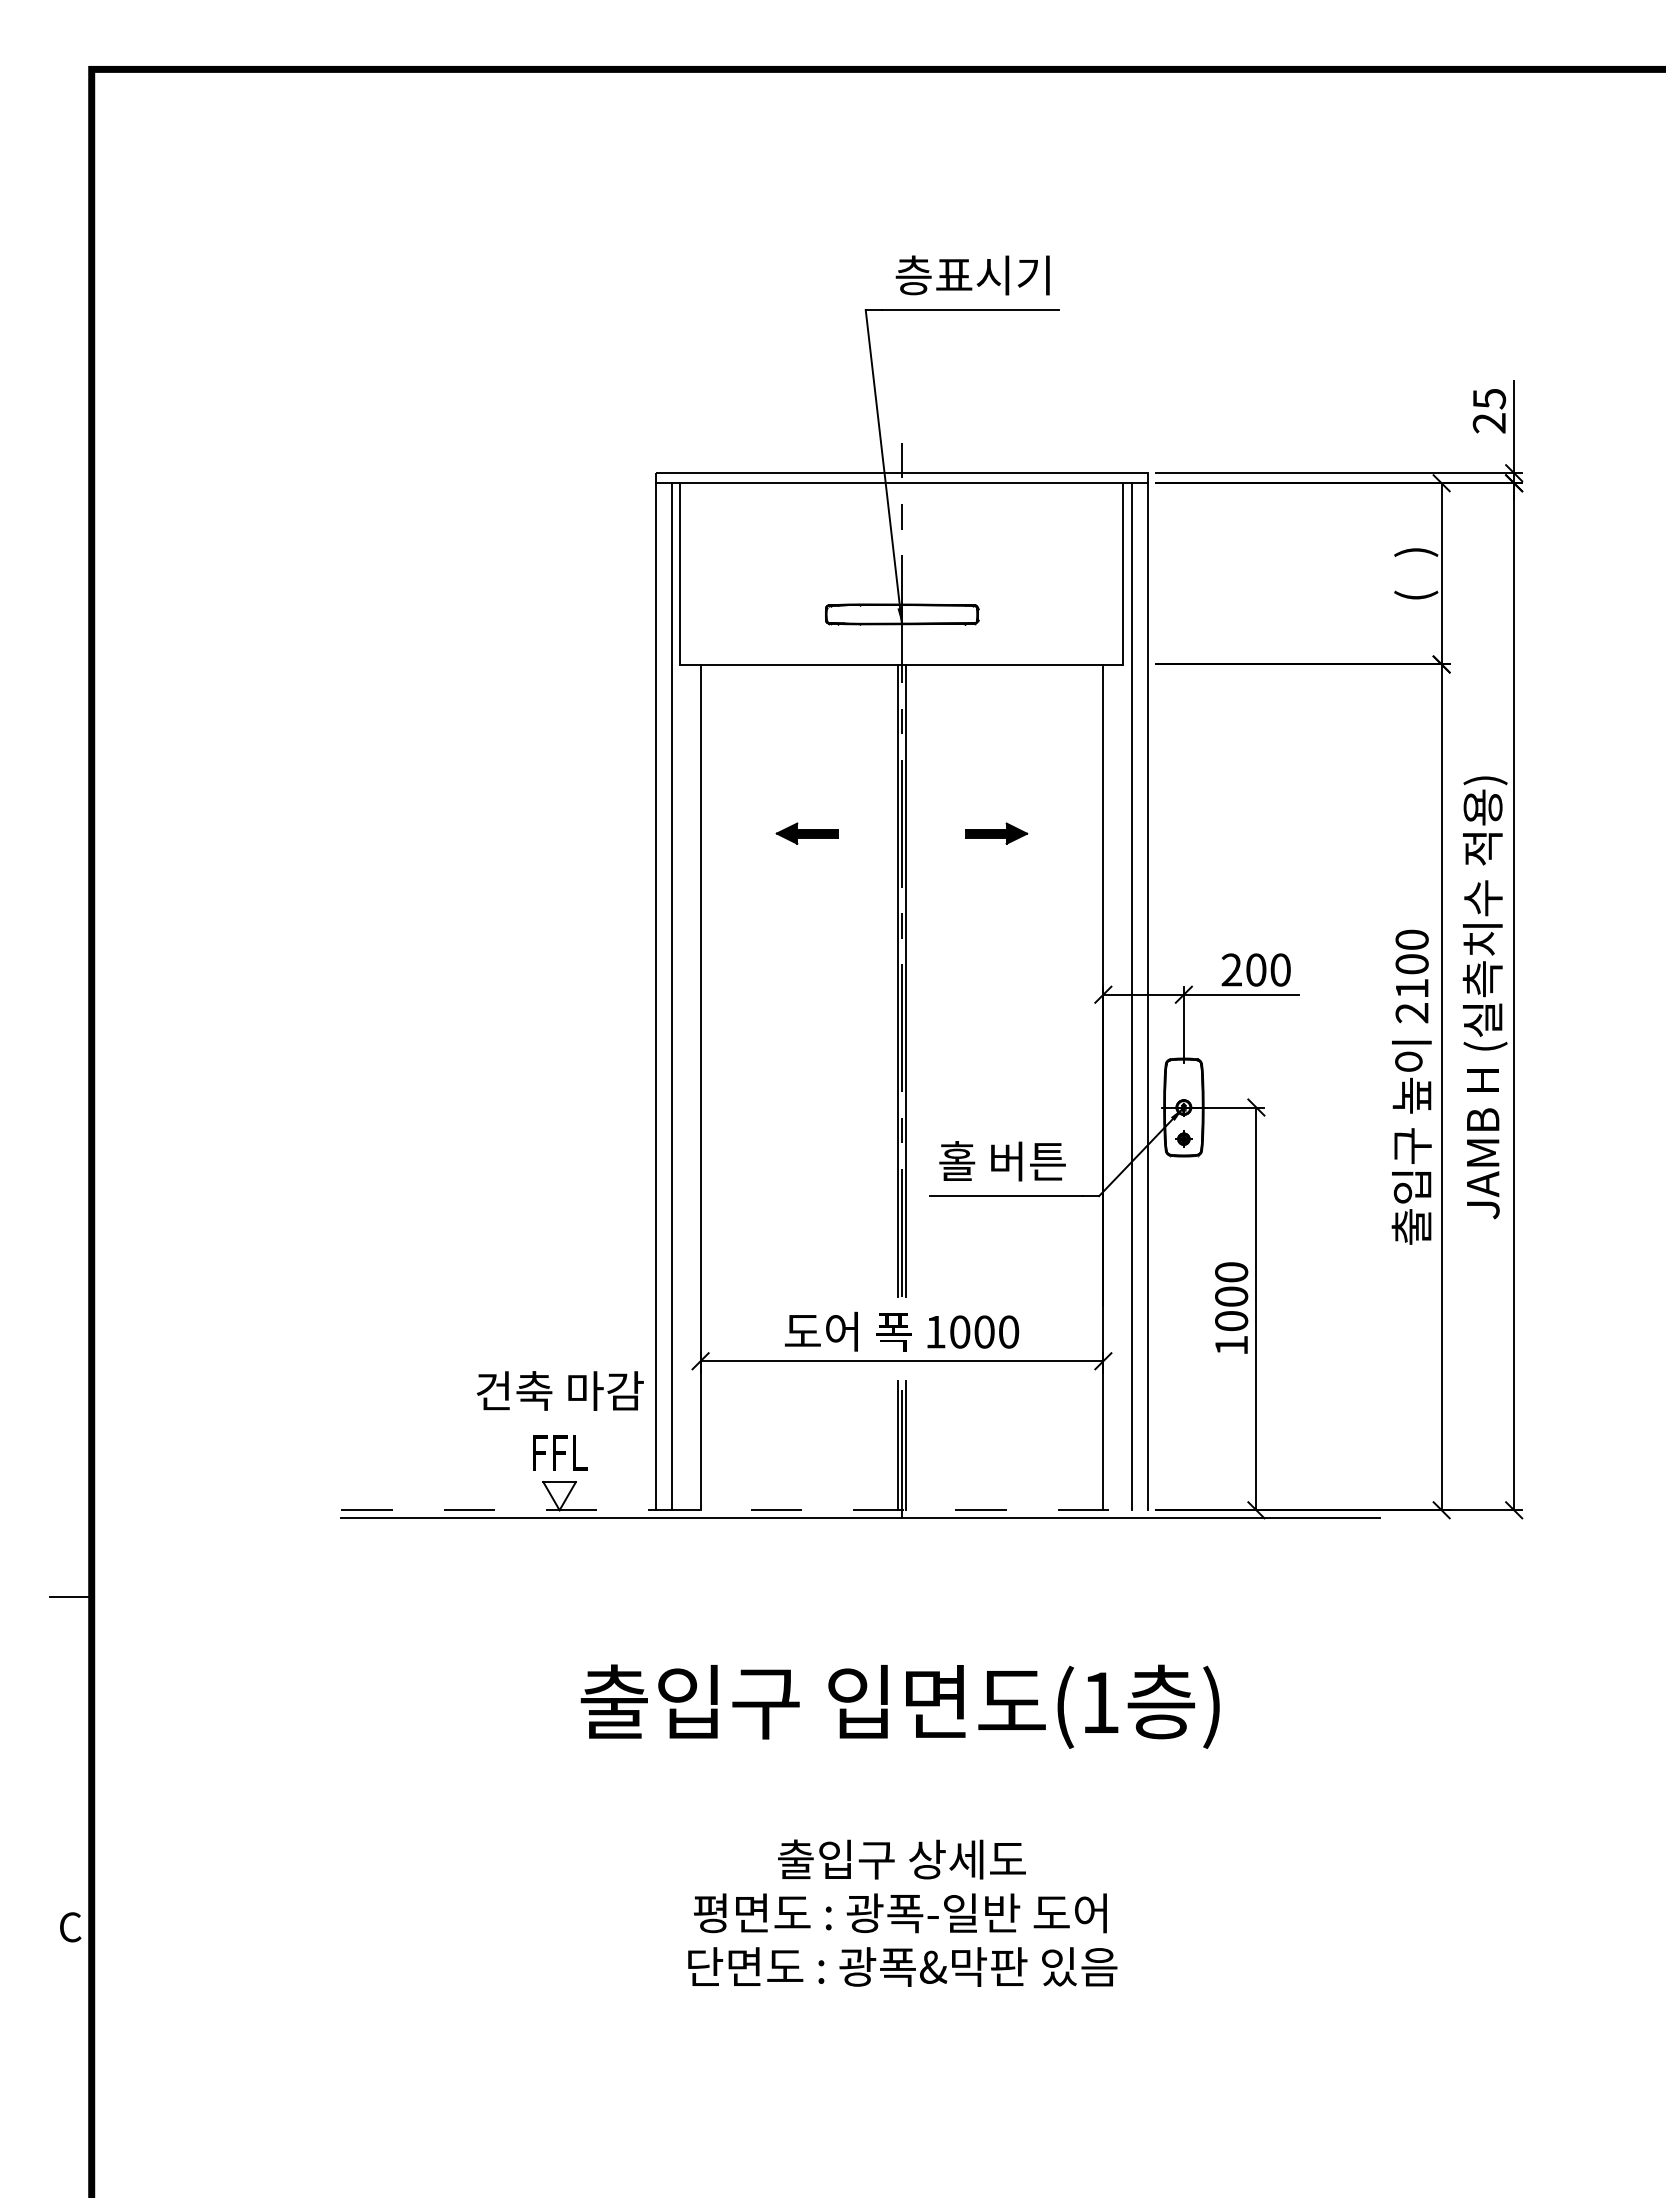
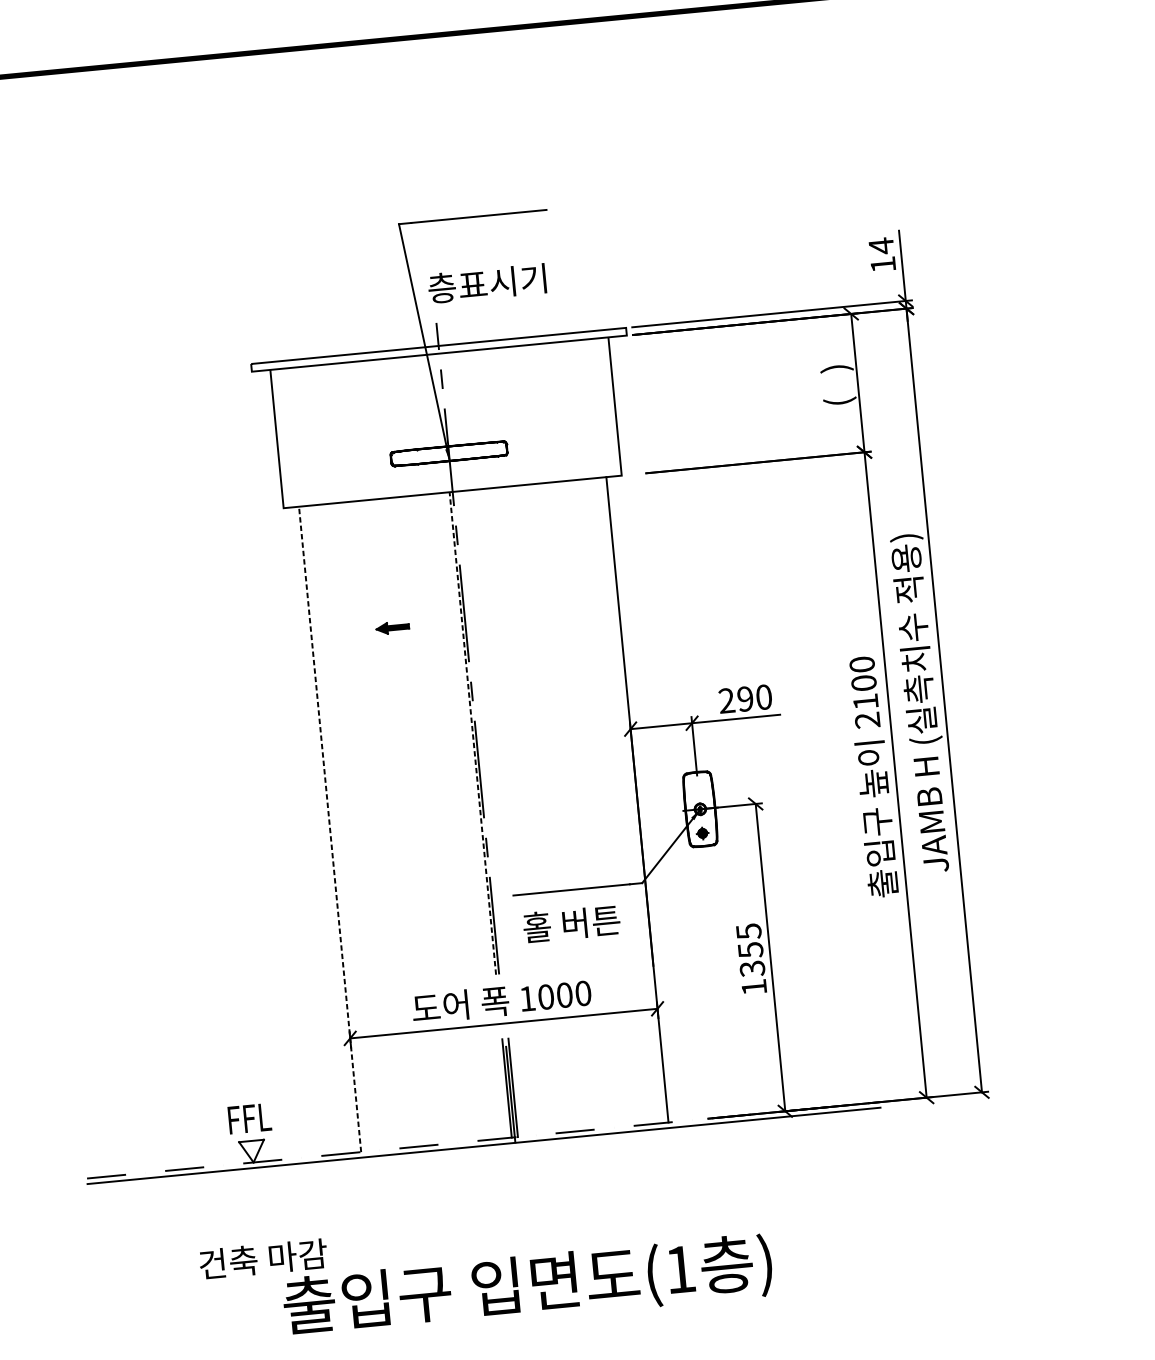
text: (972, 275) -> (486, 283), moved
text: (1489, 410) -> (882, 254), 25 -> 14
part: (806, 833) -> (392, 627), size x0.7
part: (996, 833) -> (537, 613), removed
text: (1256, 969) -> (745, 698), 200 -> 290
line: (897, 980) -> (472, 733), solid -> dashed
line: (906, 980) -> (479, 732), removed
line: (656, 996) -> (289, 763), removed
line: (672, 996) -> (301, 762), removed
line: (1131, 996) -> (652, 728), removed
line: (1147, 996) -> (664, 727), removed
line: (700, 1087) -> (330, 829), solid -> dashed
text: (1002, 1161) -> (571, 924), moved
text: (1231, 1296) -> (750, 949), 1000 -> 1355
text: (559, 1390) -> (262, 1258), moved

